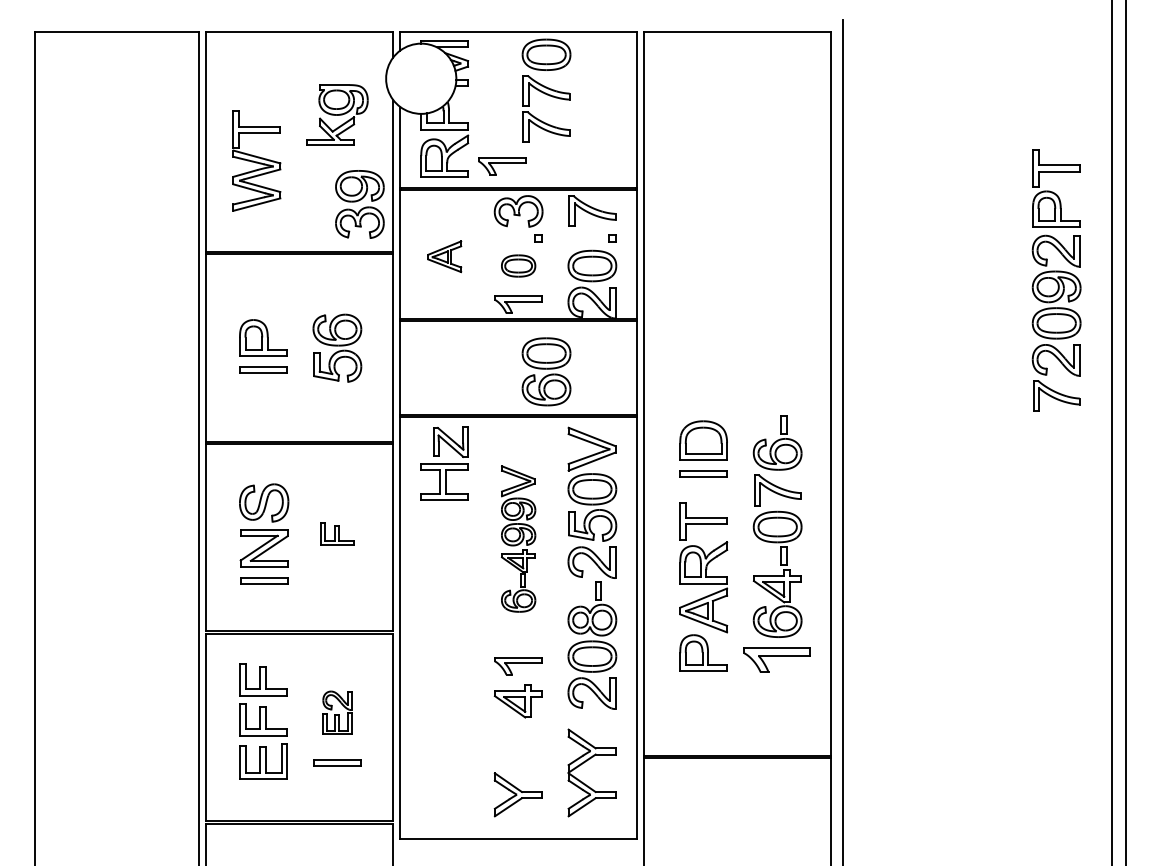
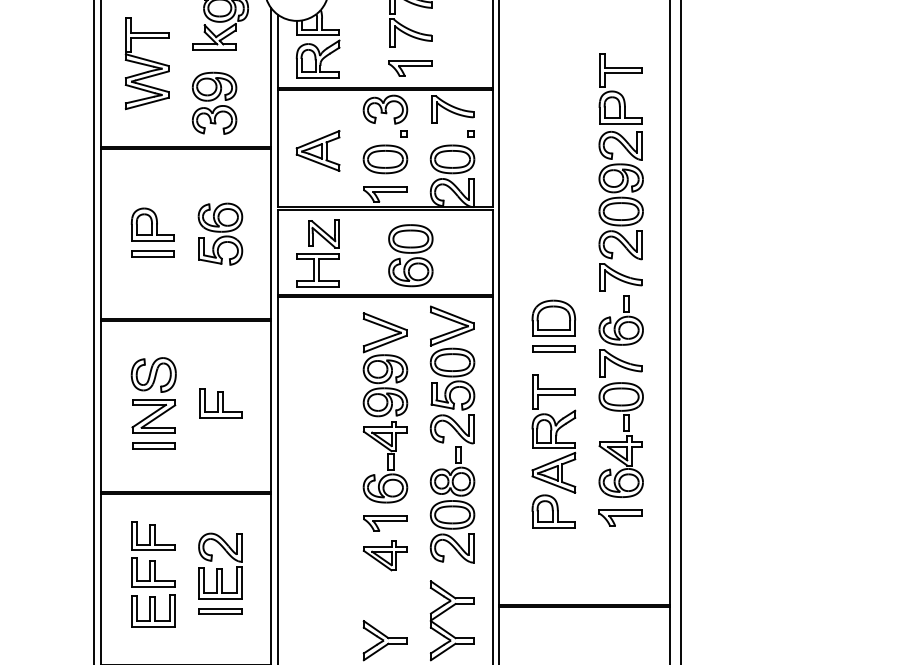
part: (502, 166) -> (410, 68), moved
part: (359, 204) -> (214, 103), moved
part: (444, 256) -> (317, 150), size x1.43
part: (518, 265) -> (385, 158), size x1.43
part: (1056, 280) -> (621, 172), moved
part: (444, 463) -> (317, 253), moved
part: (337, 533) -> (220, 402), size x1.43
part: (518, 538) -> (385, 407), size x1.43
part: (777, 660) -> (621, 518), size x0.71
part: (337, 712) -> (220, 565), size x1.67

